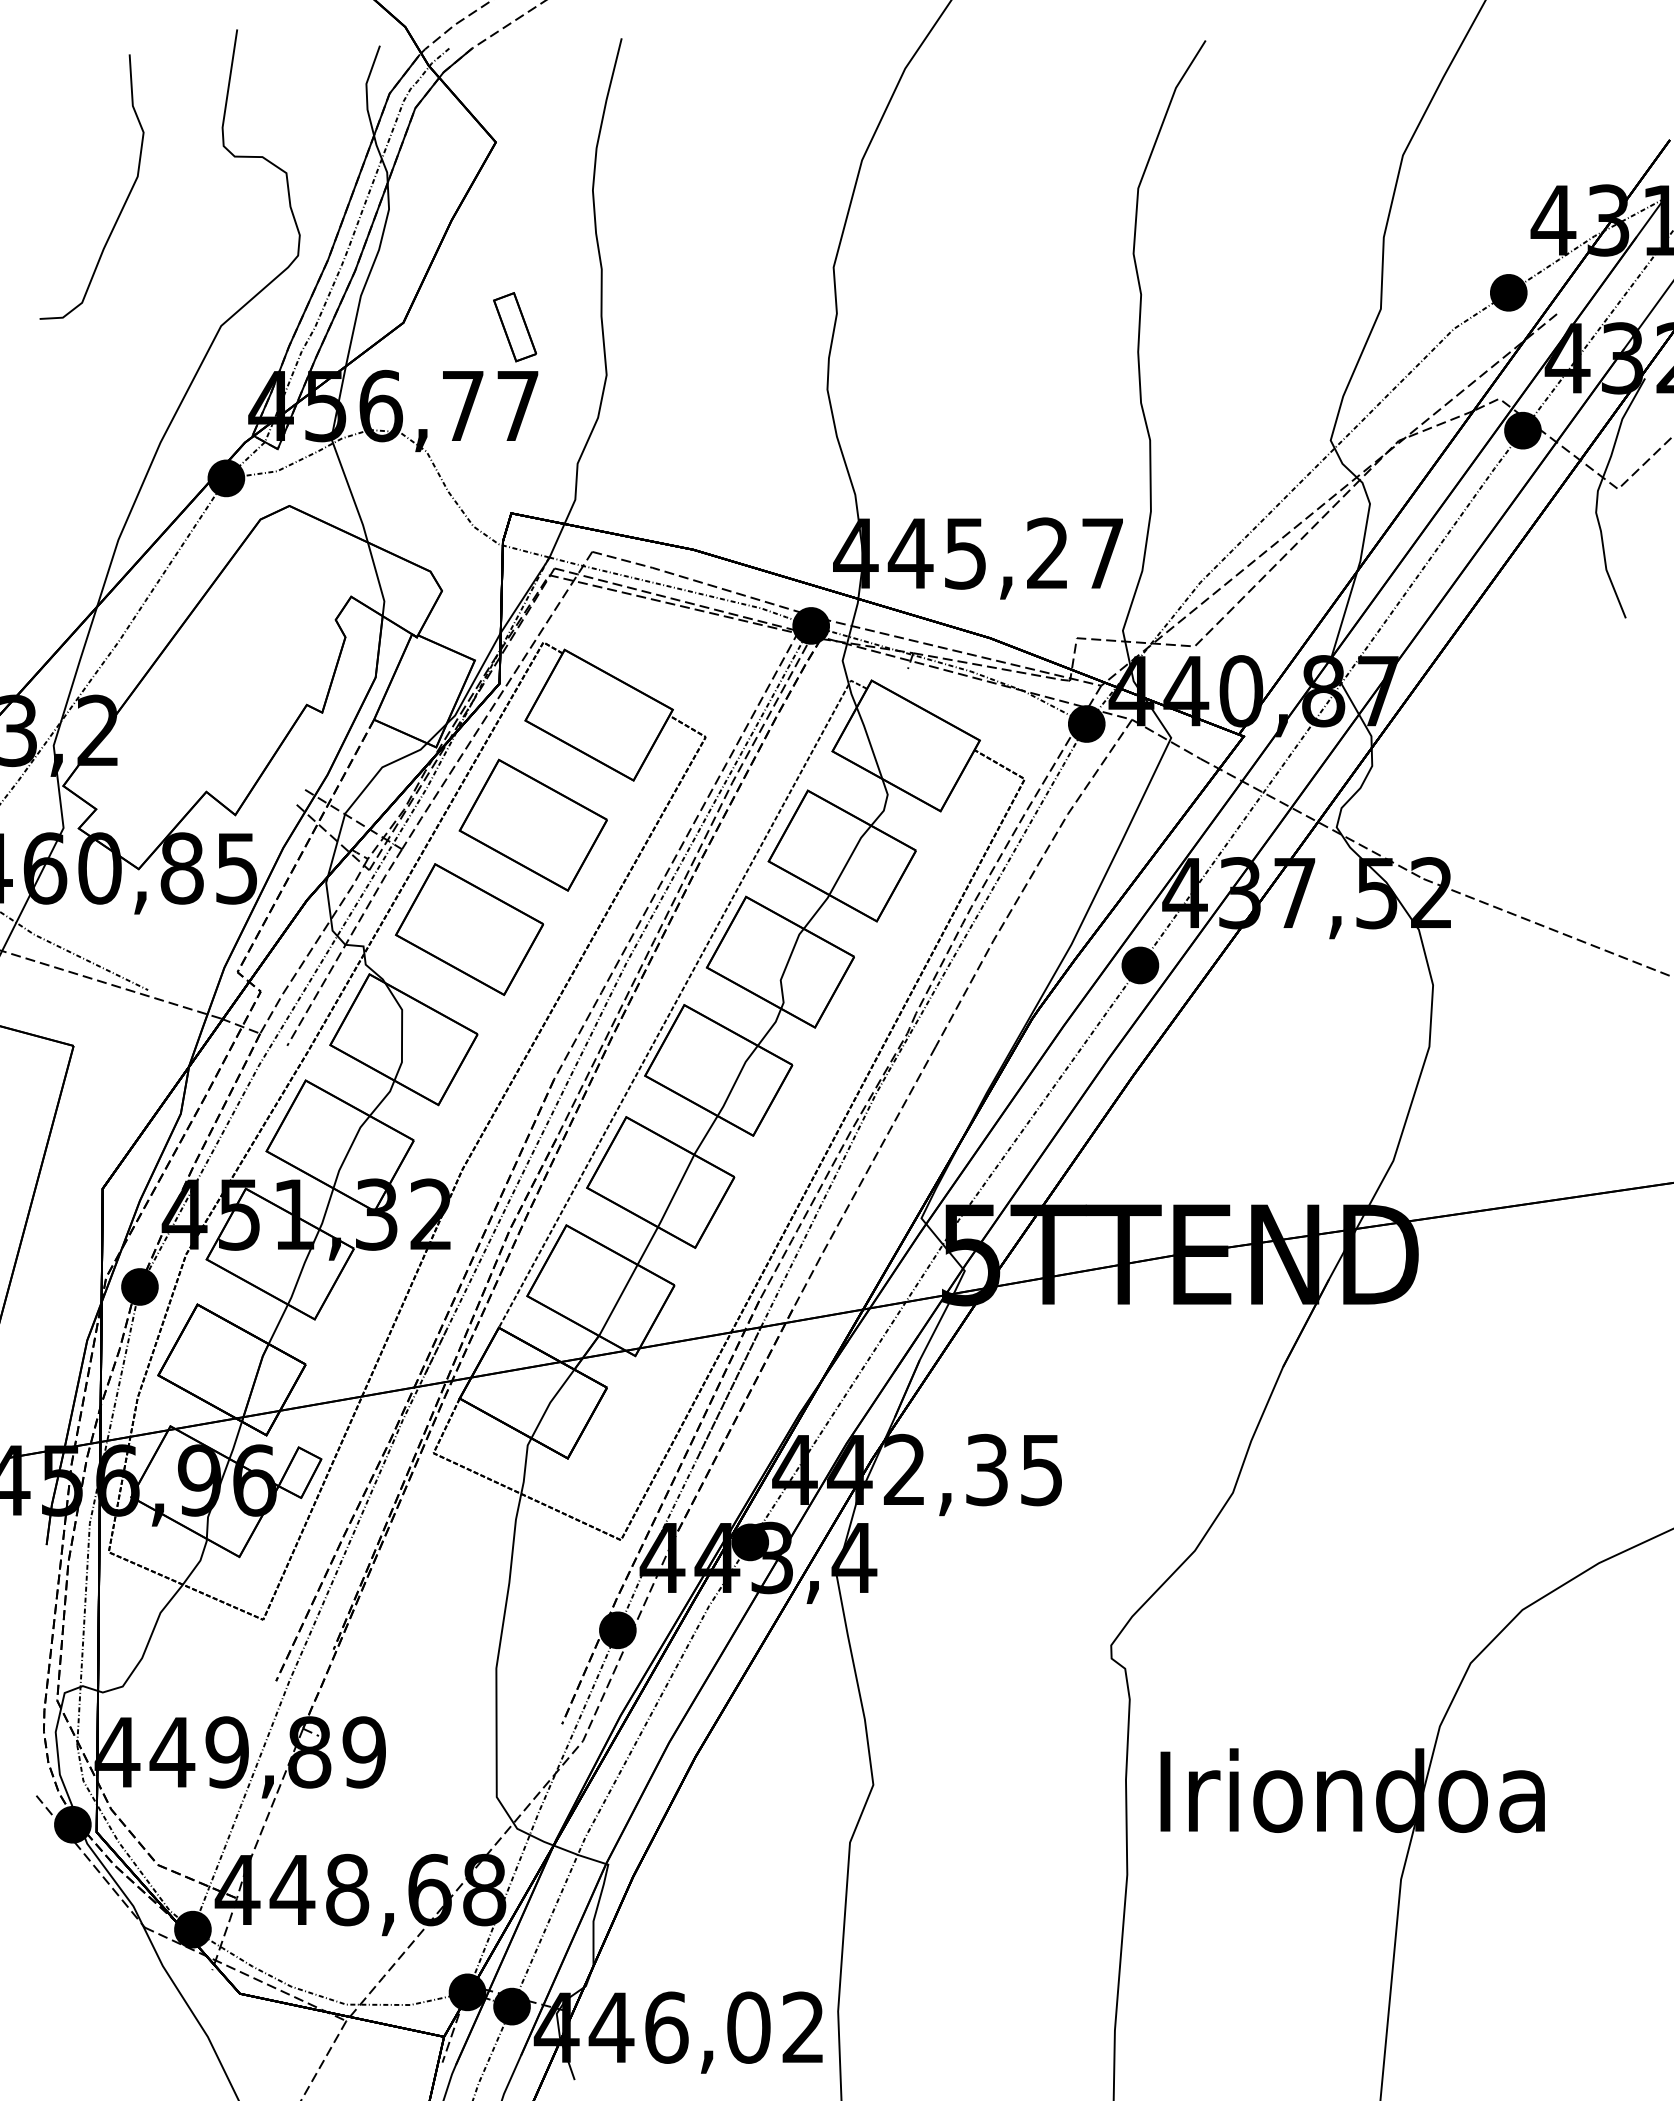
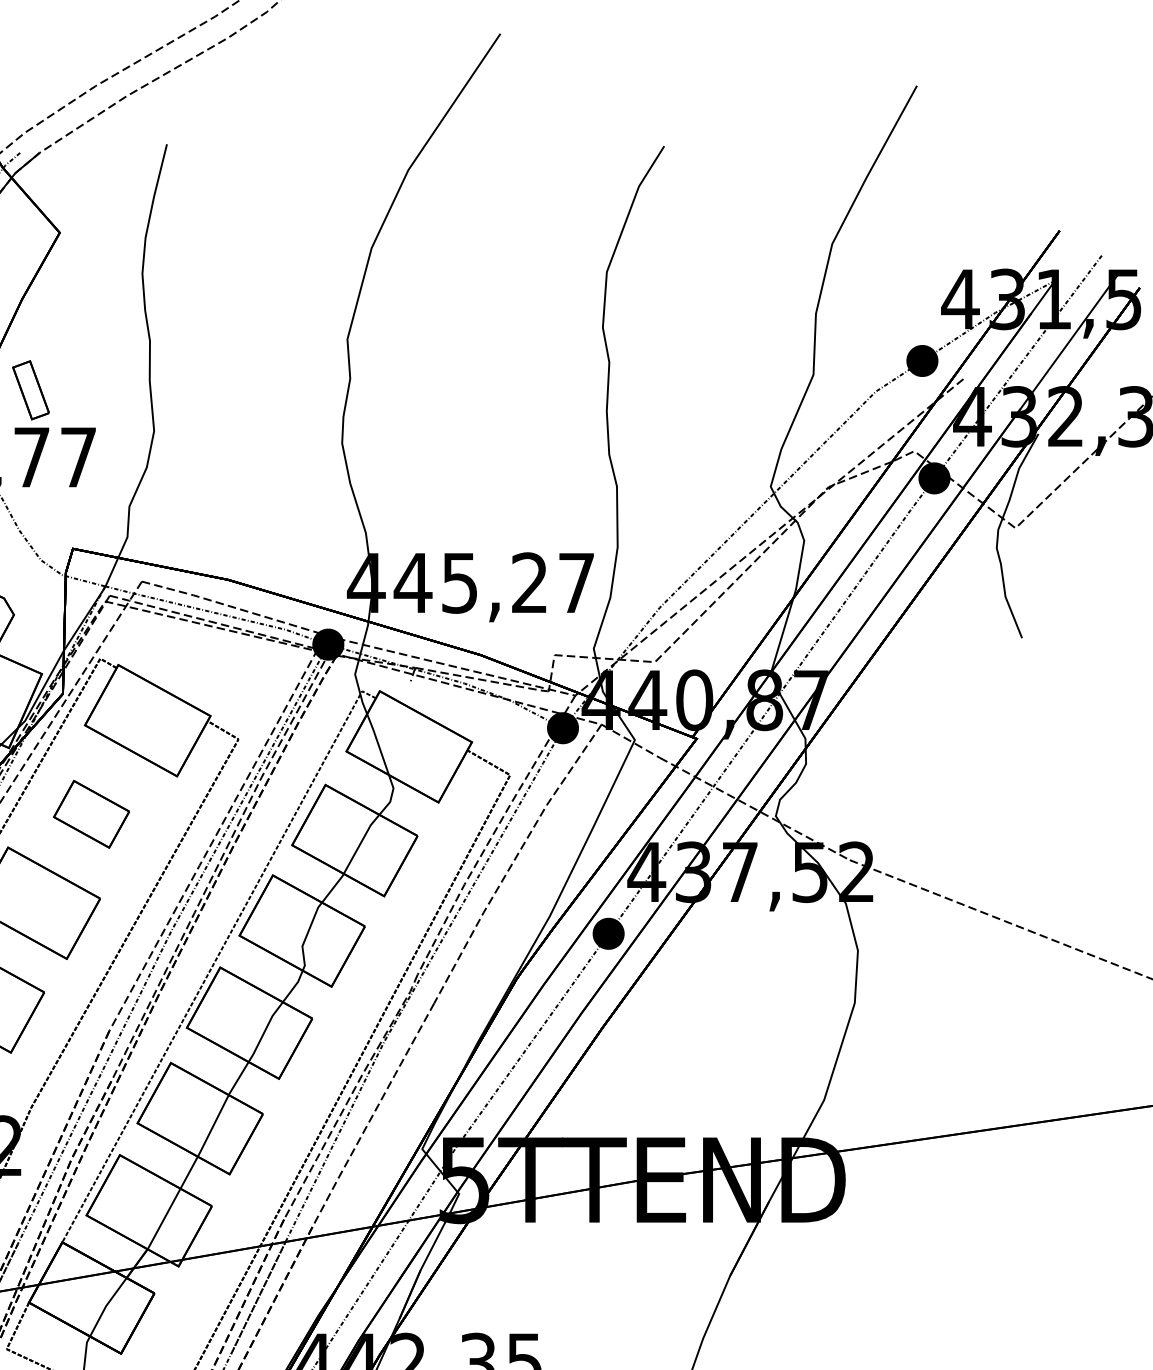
part: (515, 327) -> (31, 390), moved
part: (532, 824) -> (91, 813), size x0.6

